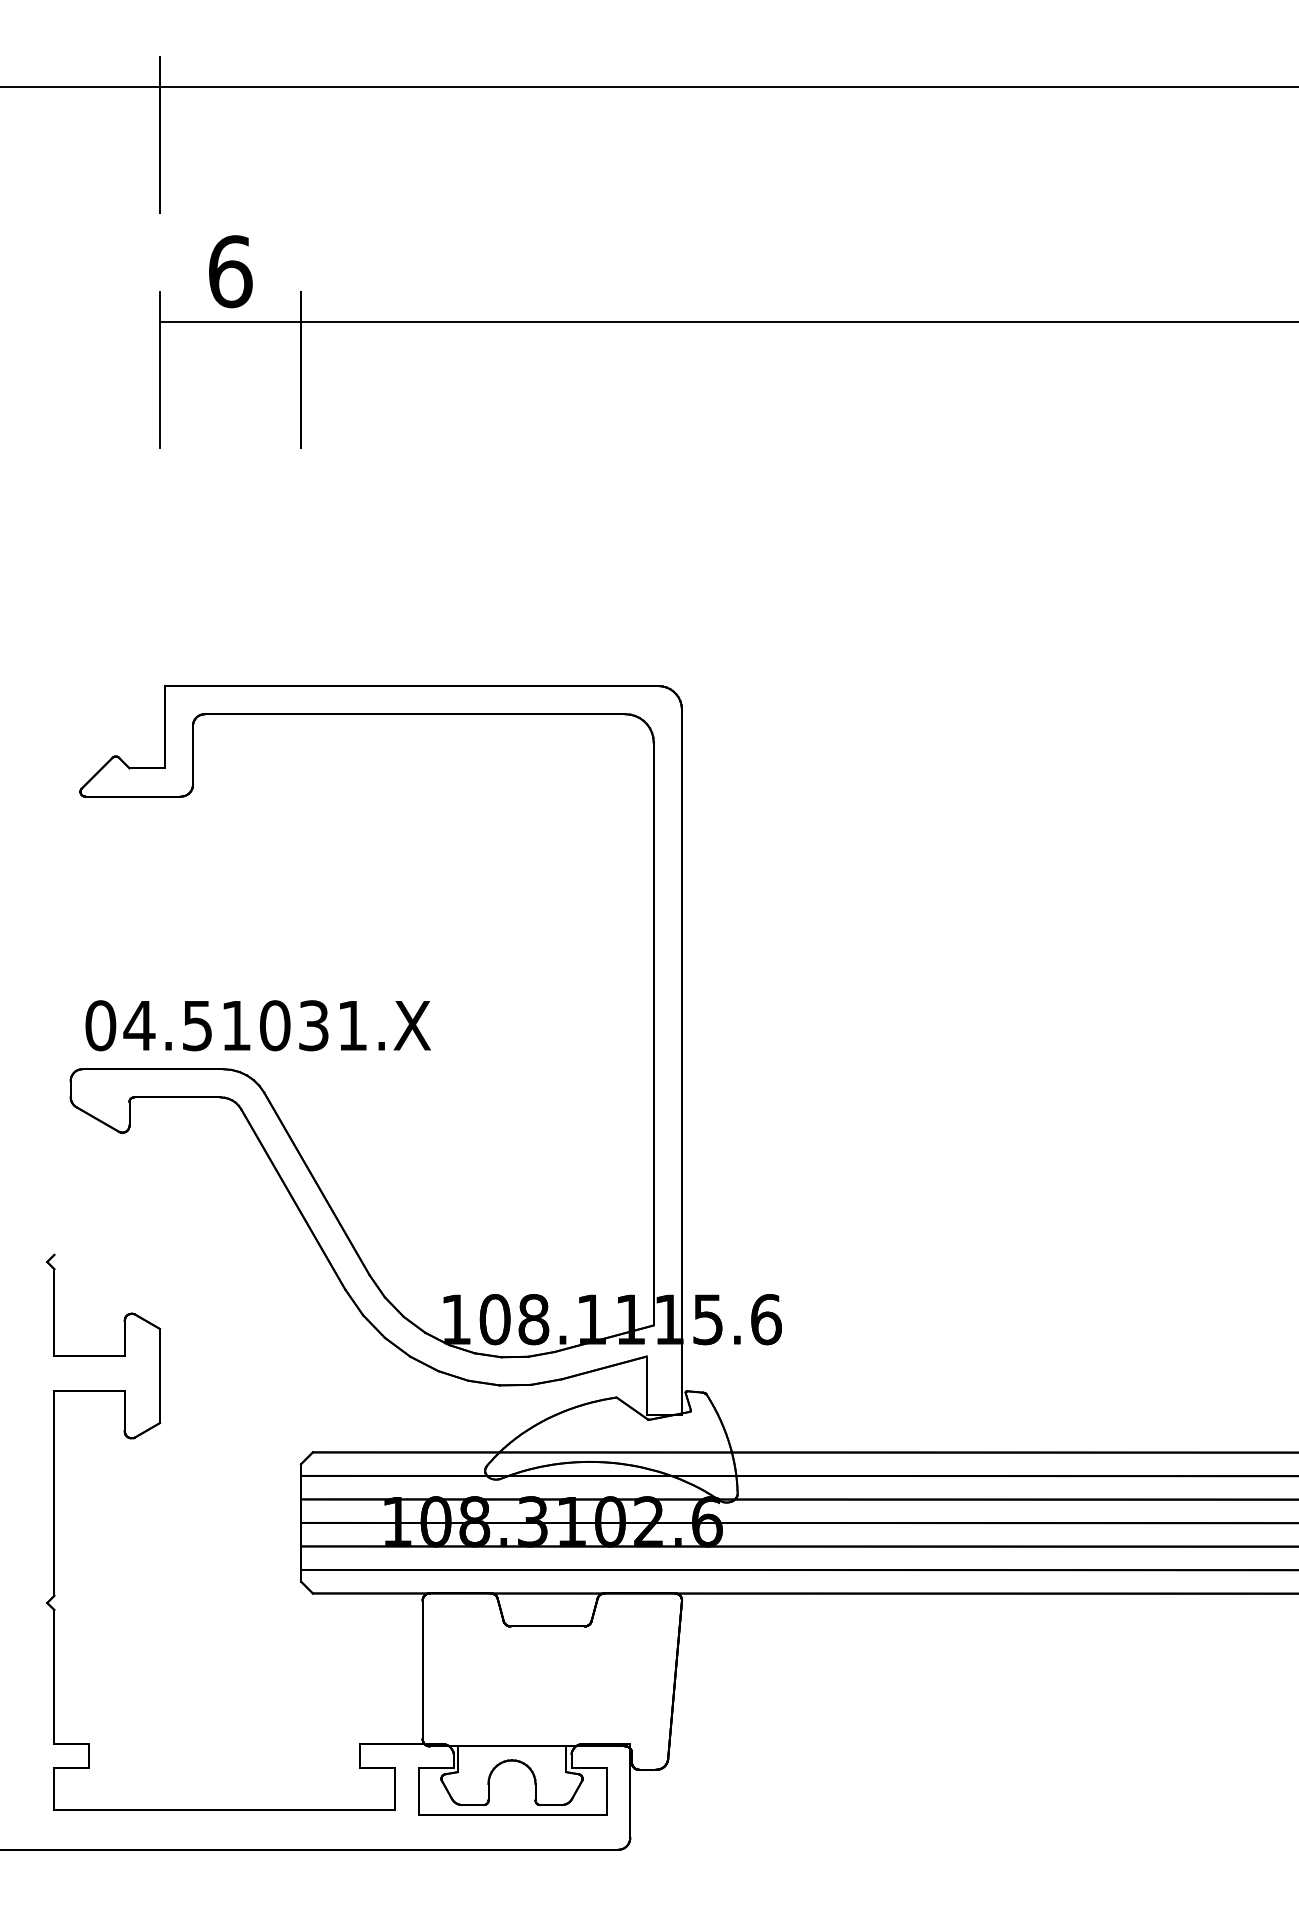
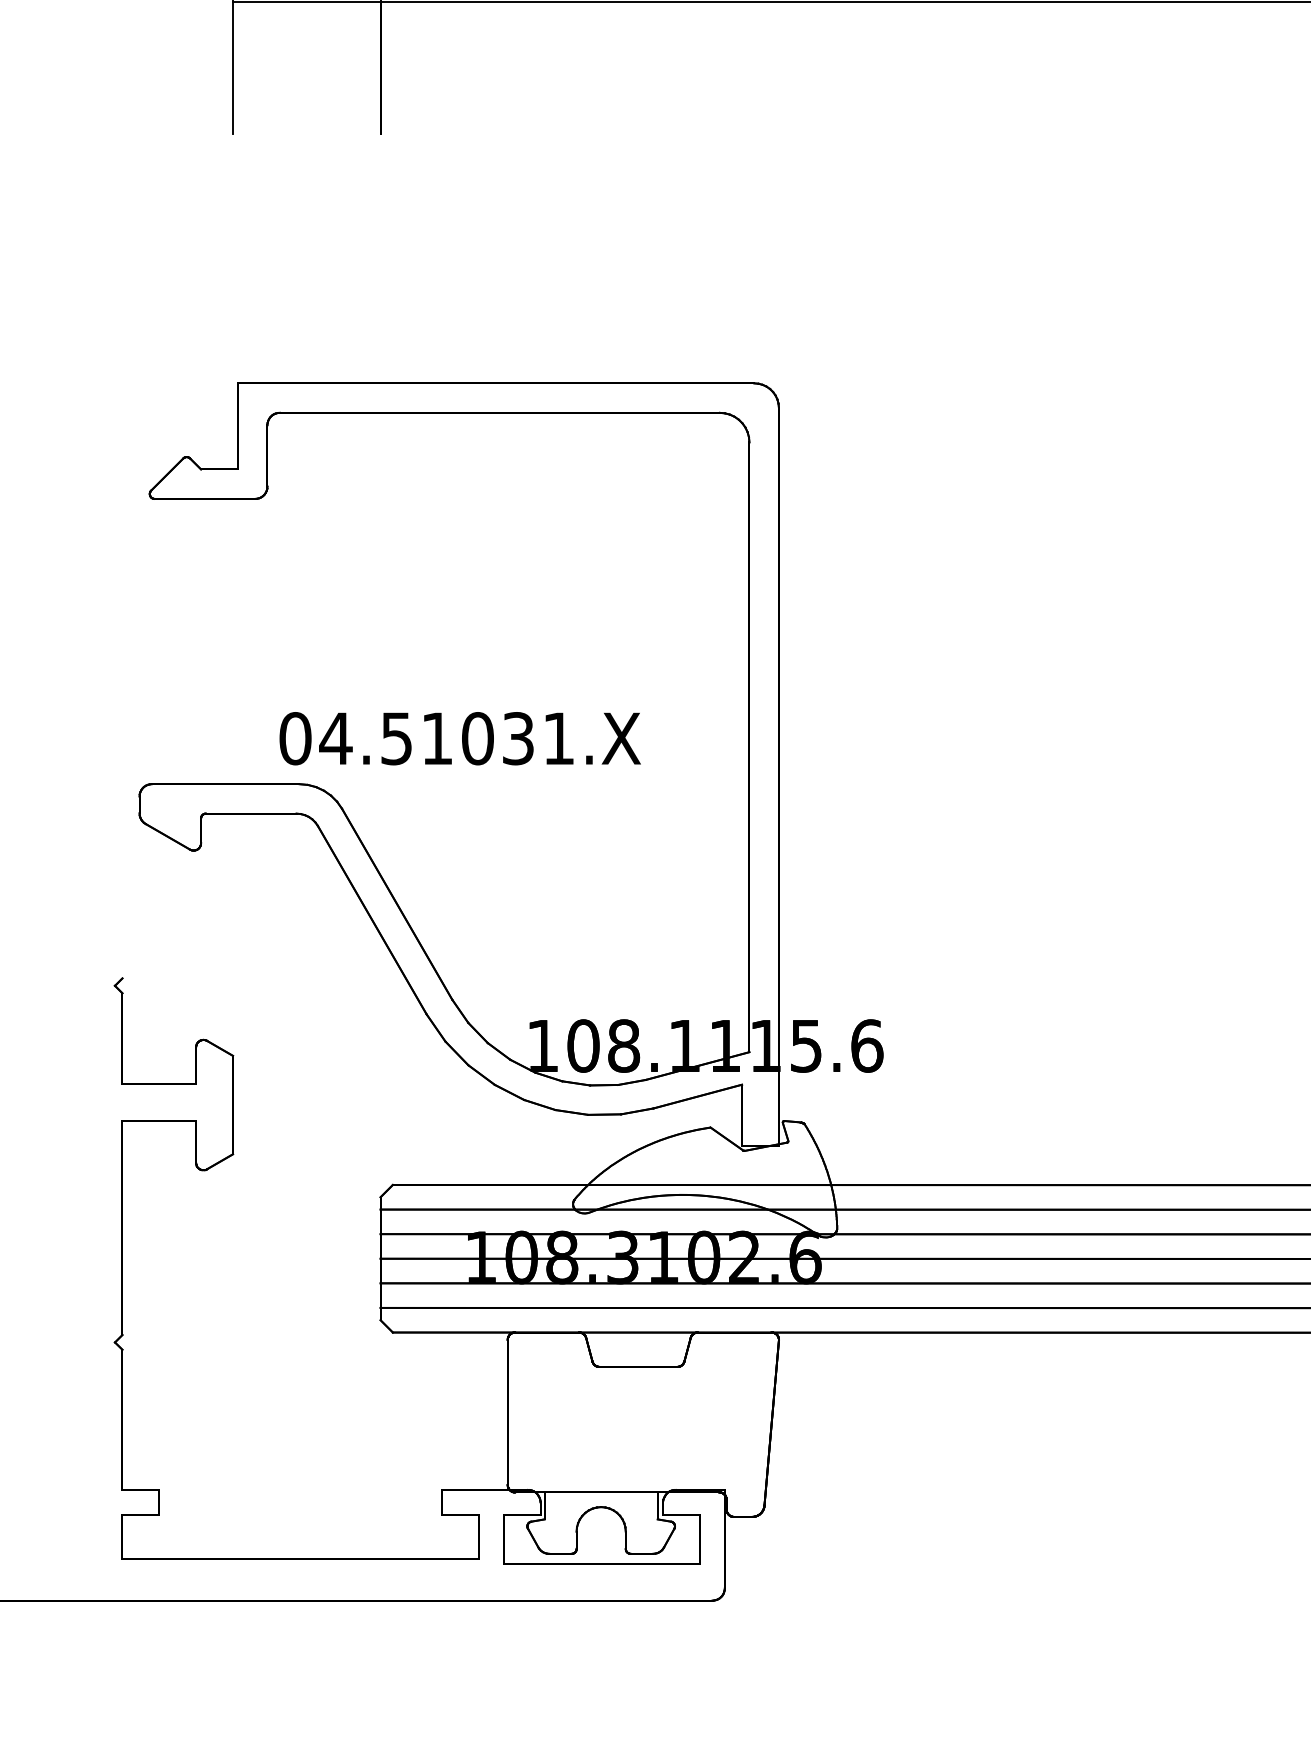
text: (257, 1025) -> (459, 738), moved

